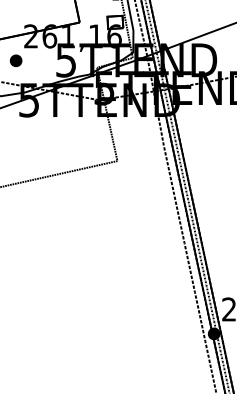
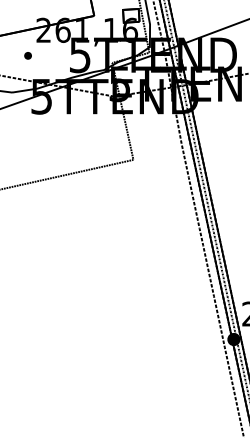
part: (15, 60) -> (27, 55), size x0.6

